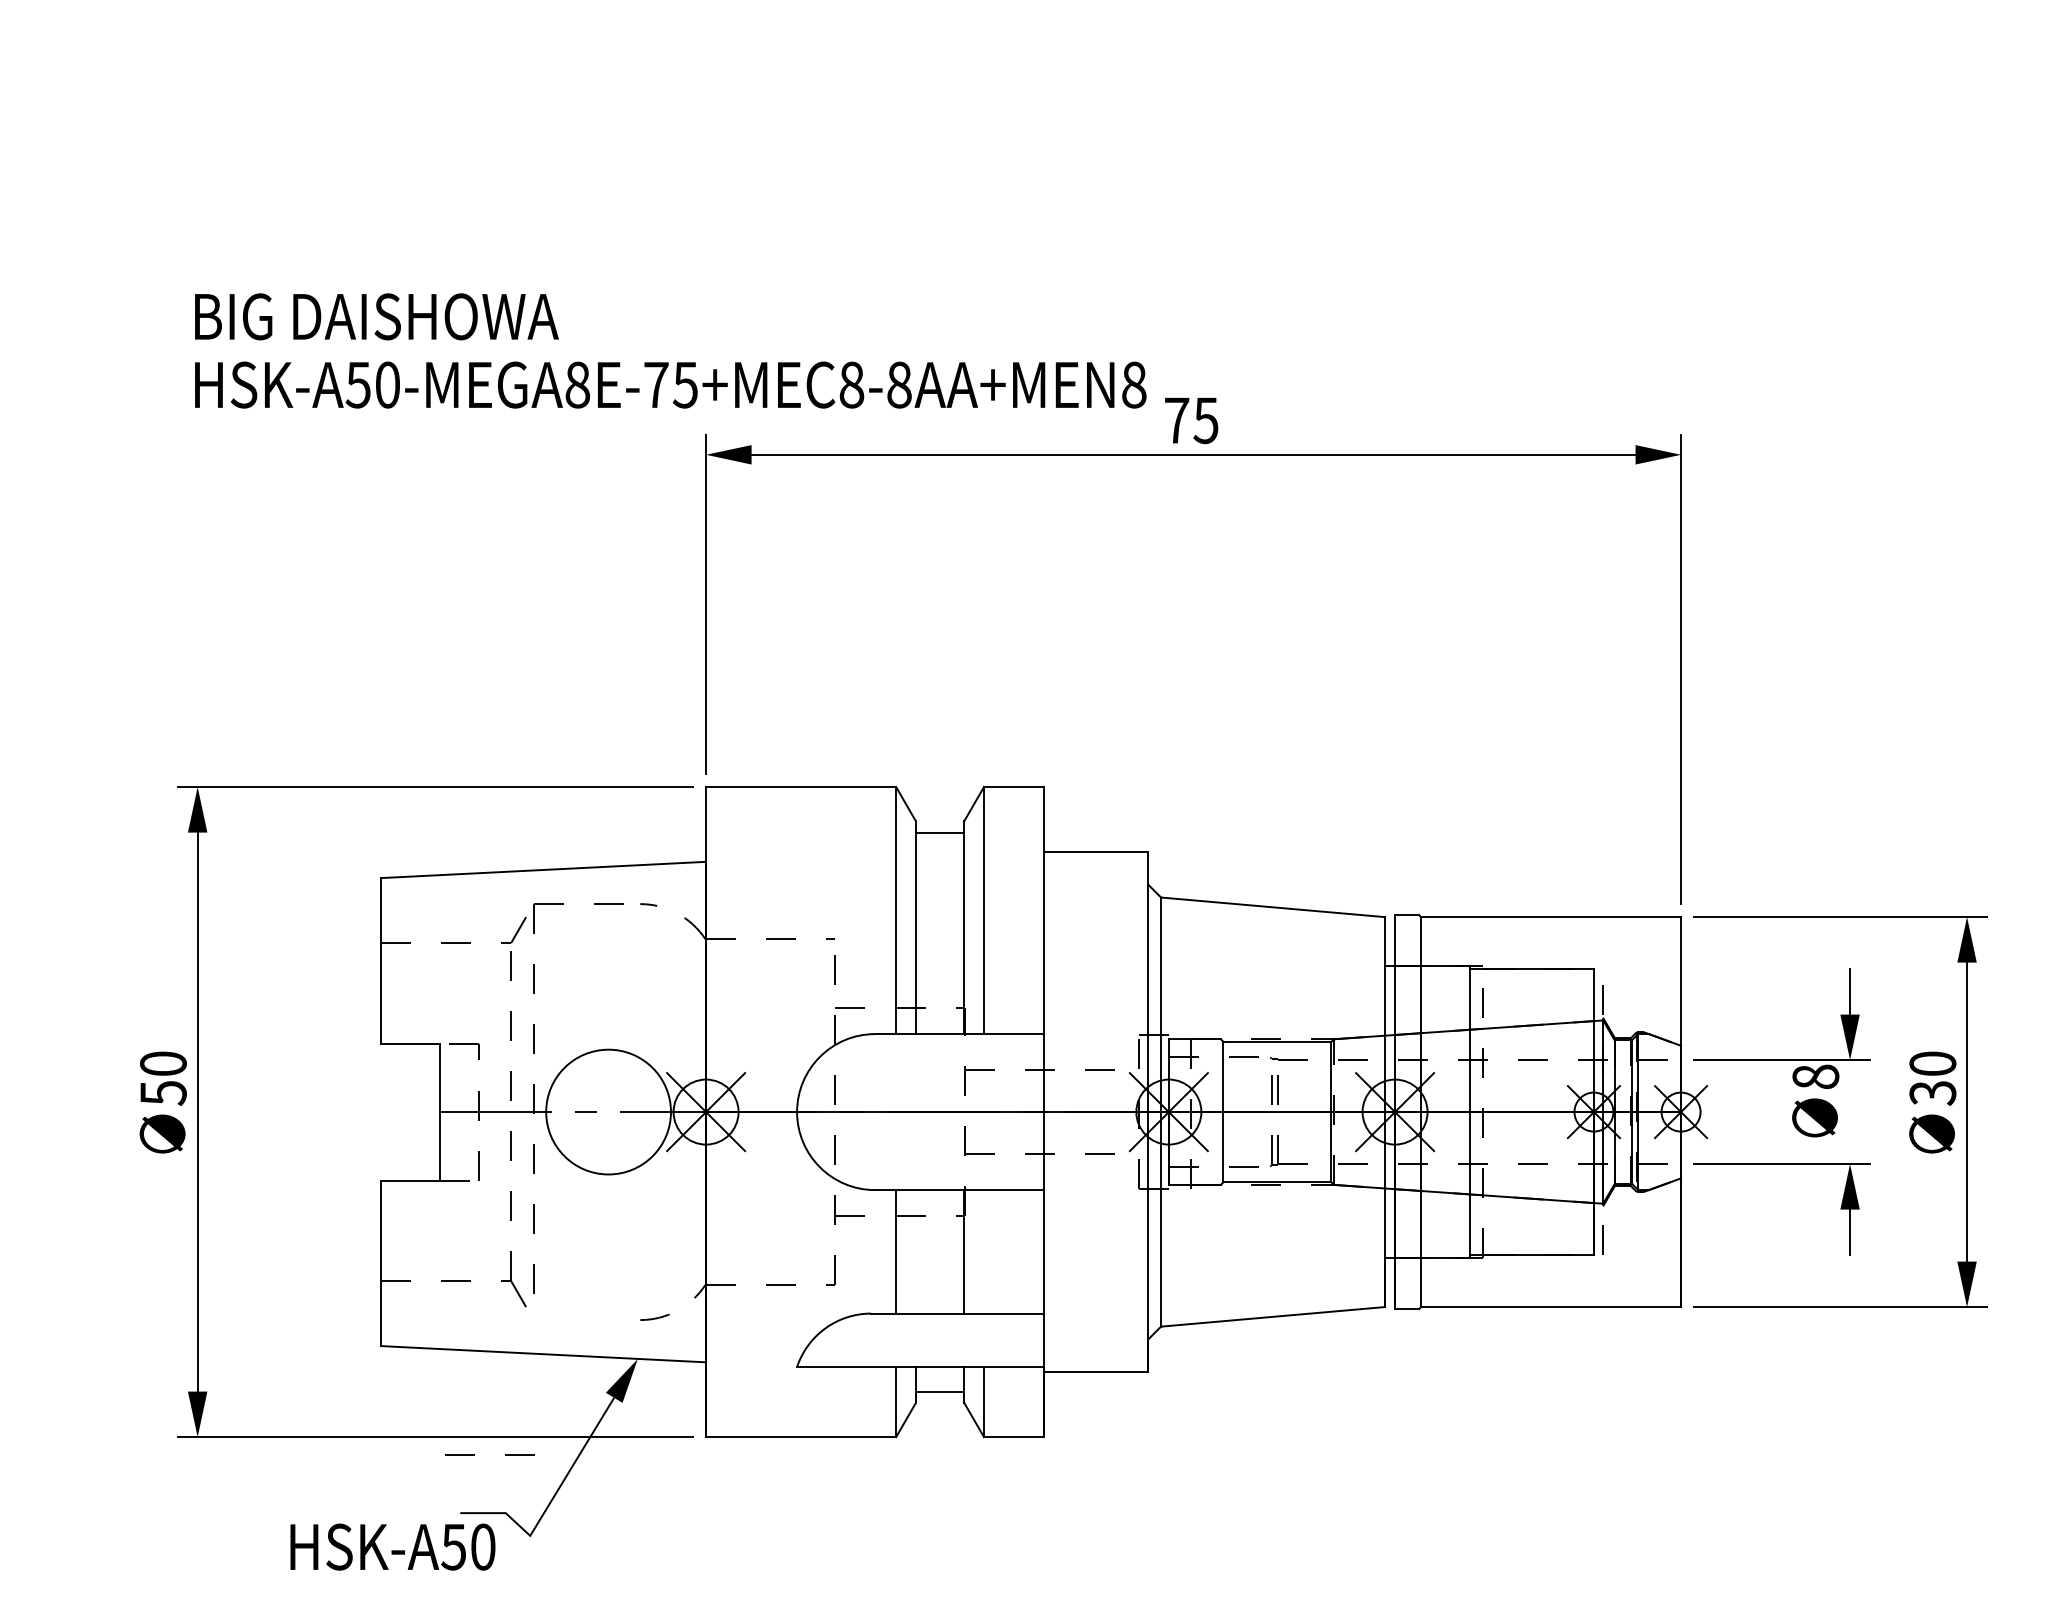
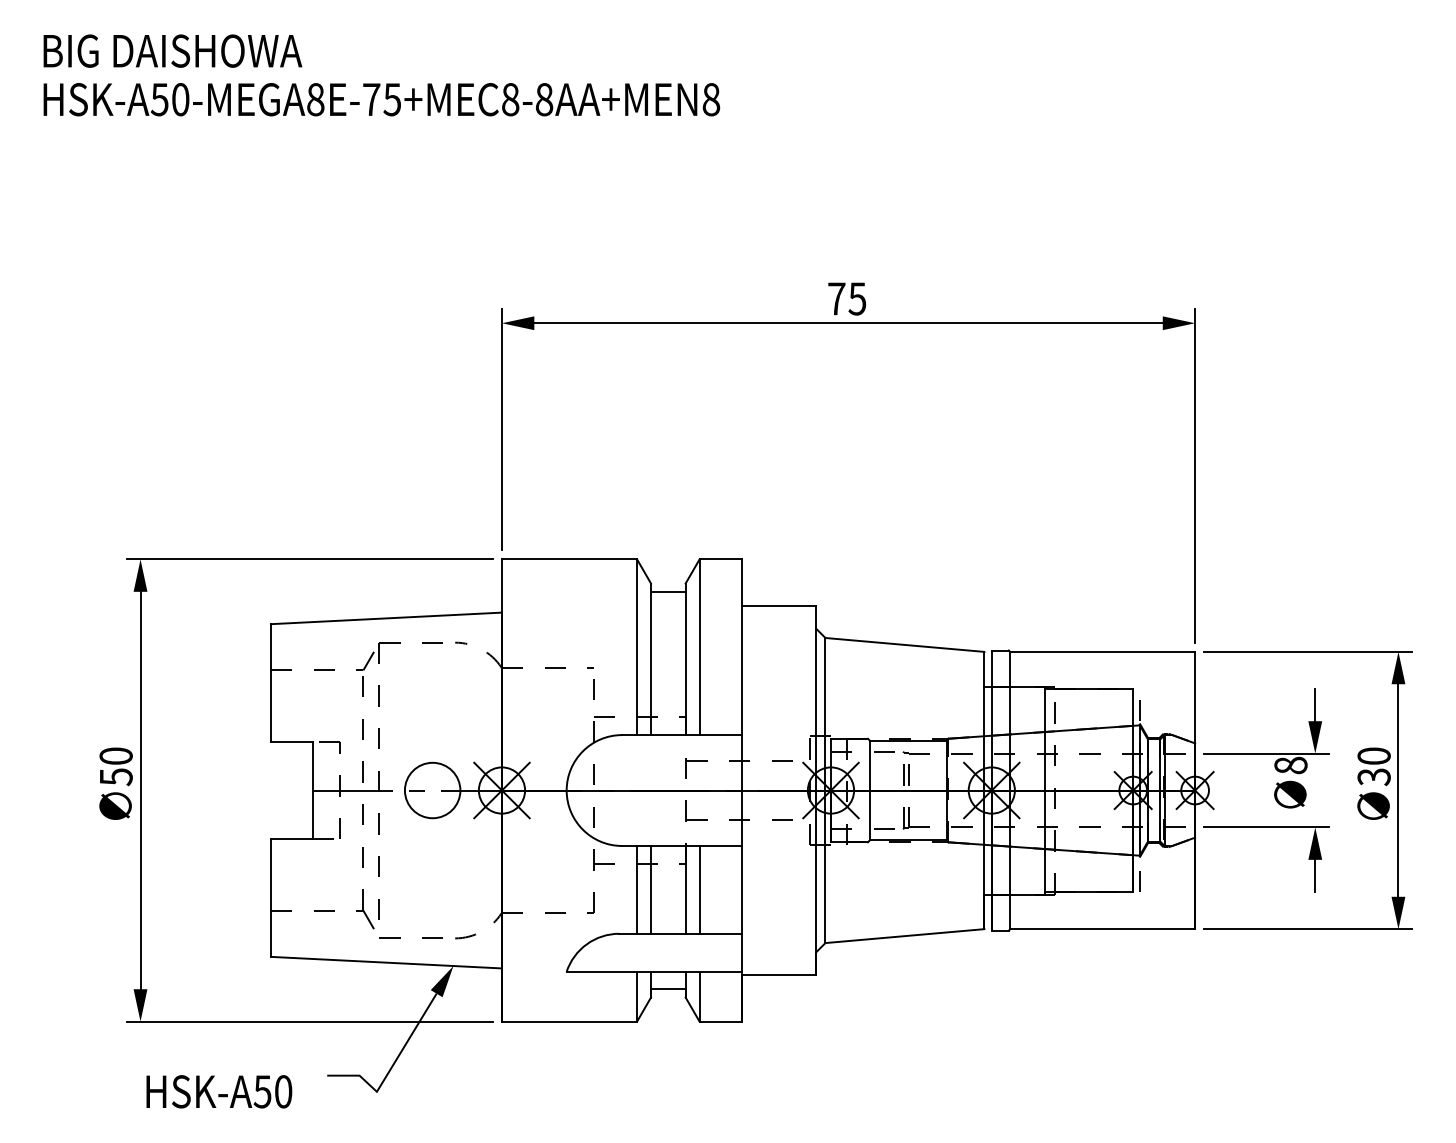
text: (670, 351) -> (381, 75), moved
circle: (608, 1112) -> (432, 790), size x0.62
line: (916, 1251) -> (651, 889), added
line: (983, 1251) -> (699, 889), added
line: (474, 1453) -> (400, 937), moved
text: (393, 1546) -> (219, 1091), moved

